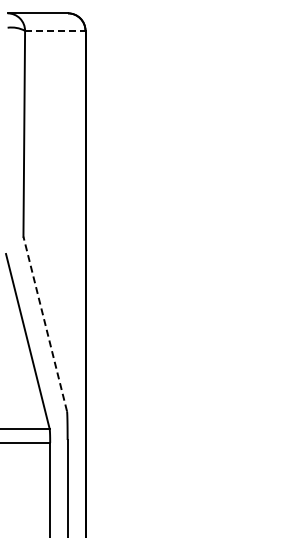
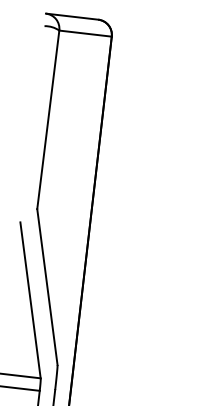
line: (55, 30) -> (85, 33), dashed -> solid
line: (45, 324) -> (47, 287), dashed -> solid

